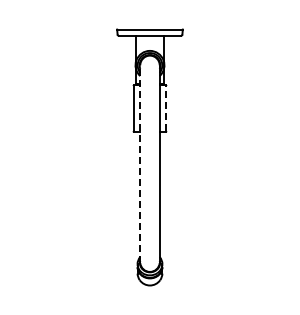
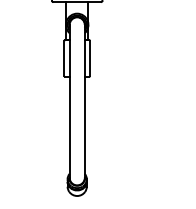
line: (166, 108) -> (90, 58), dashed -> solid
line: (140, 164) -> (69, 101), dashed -> solid

